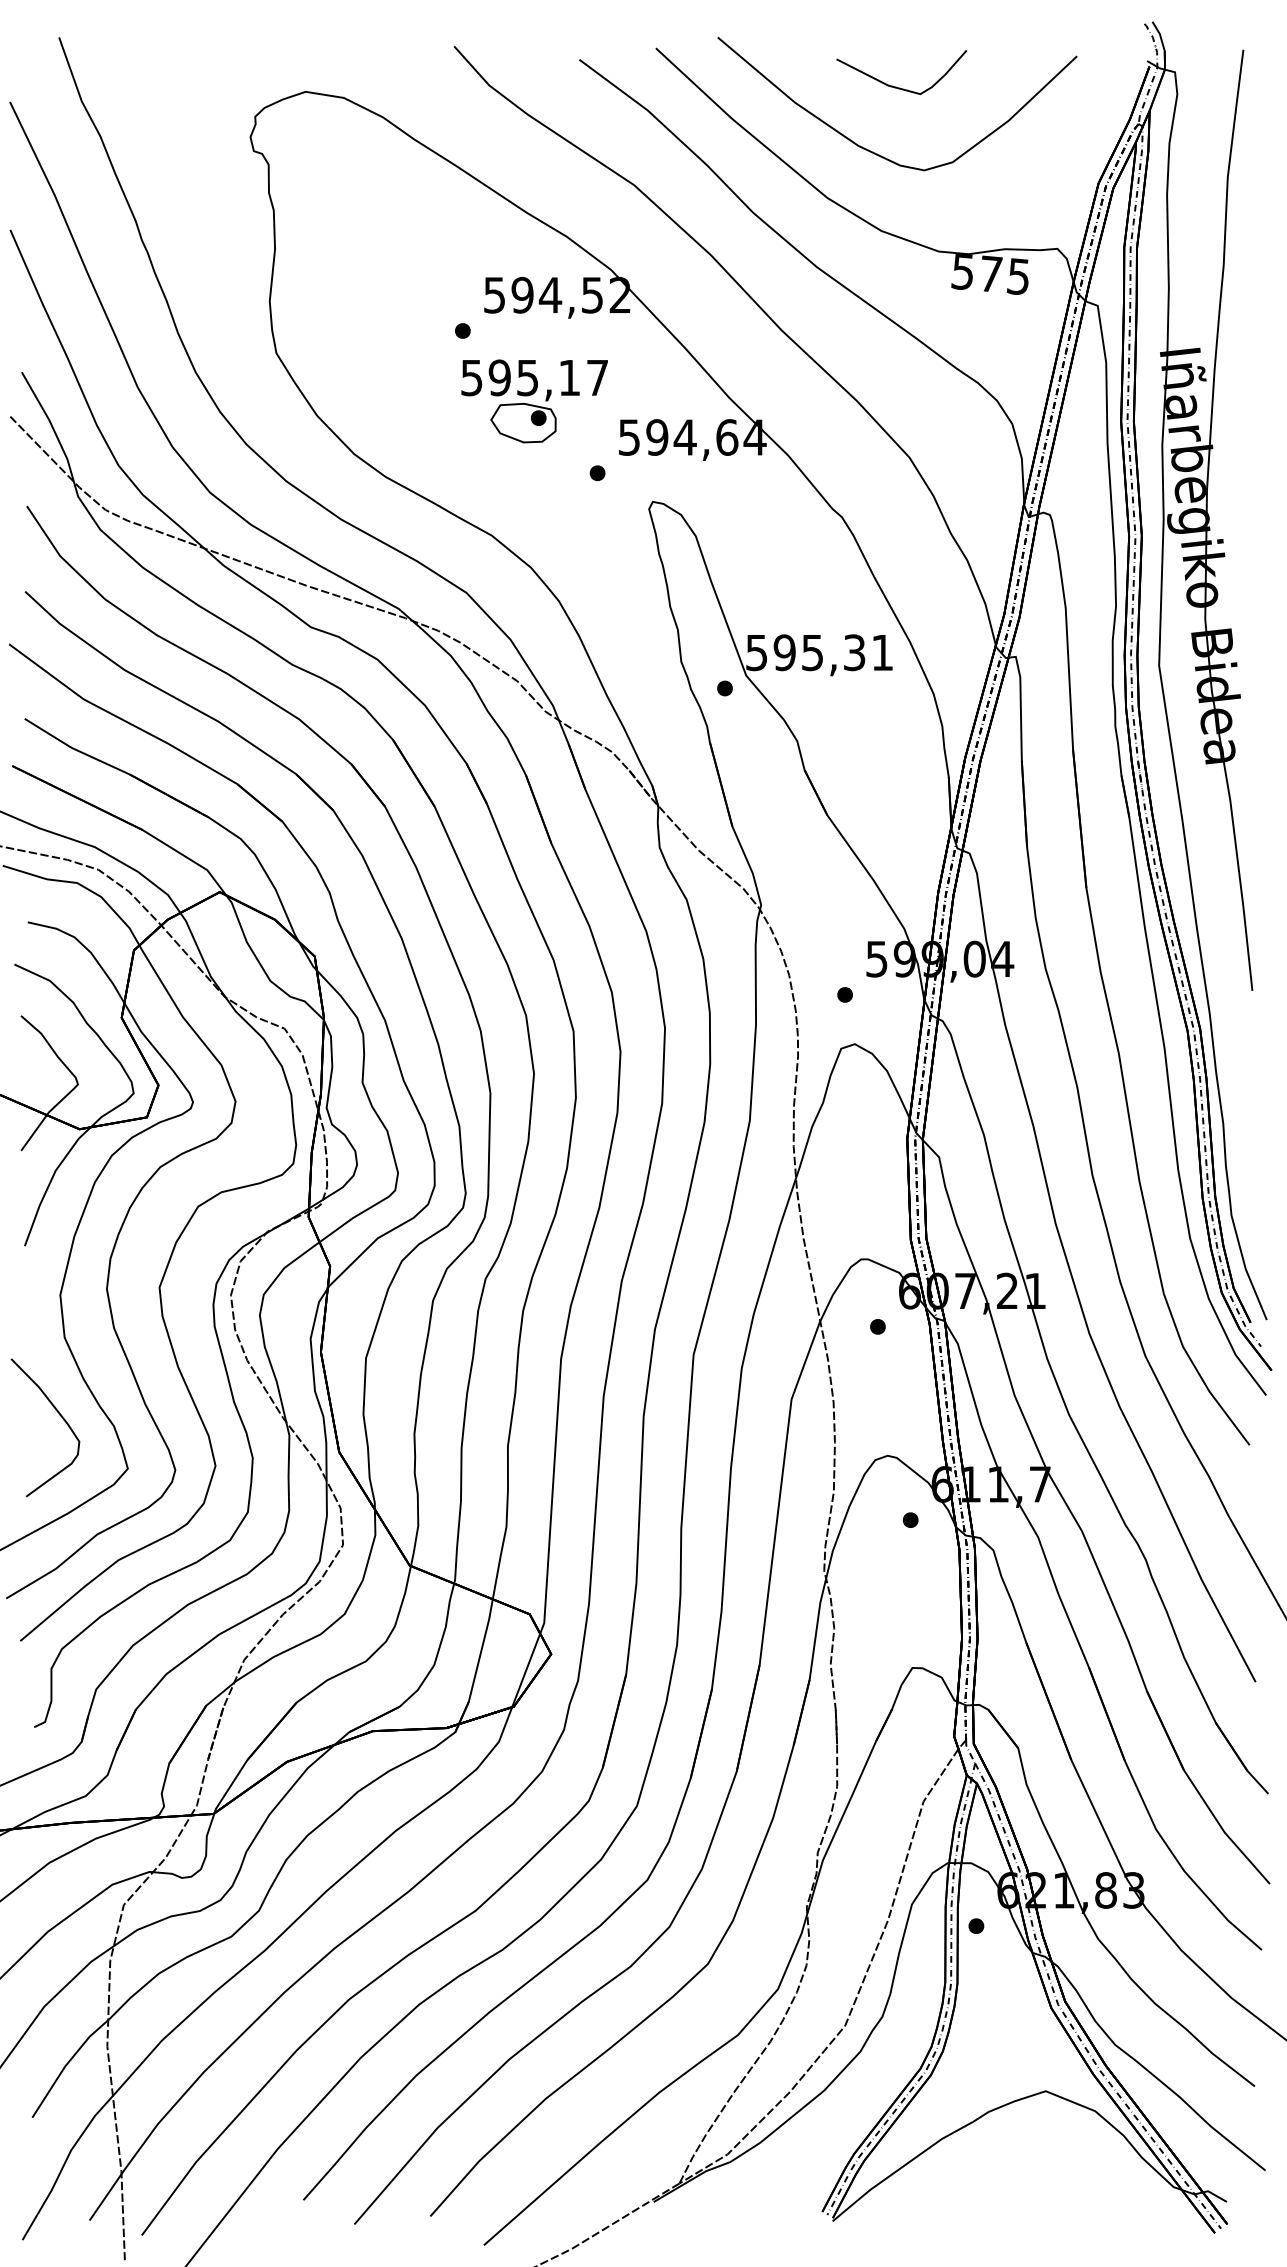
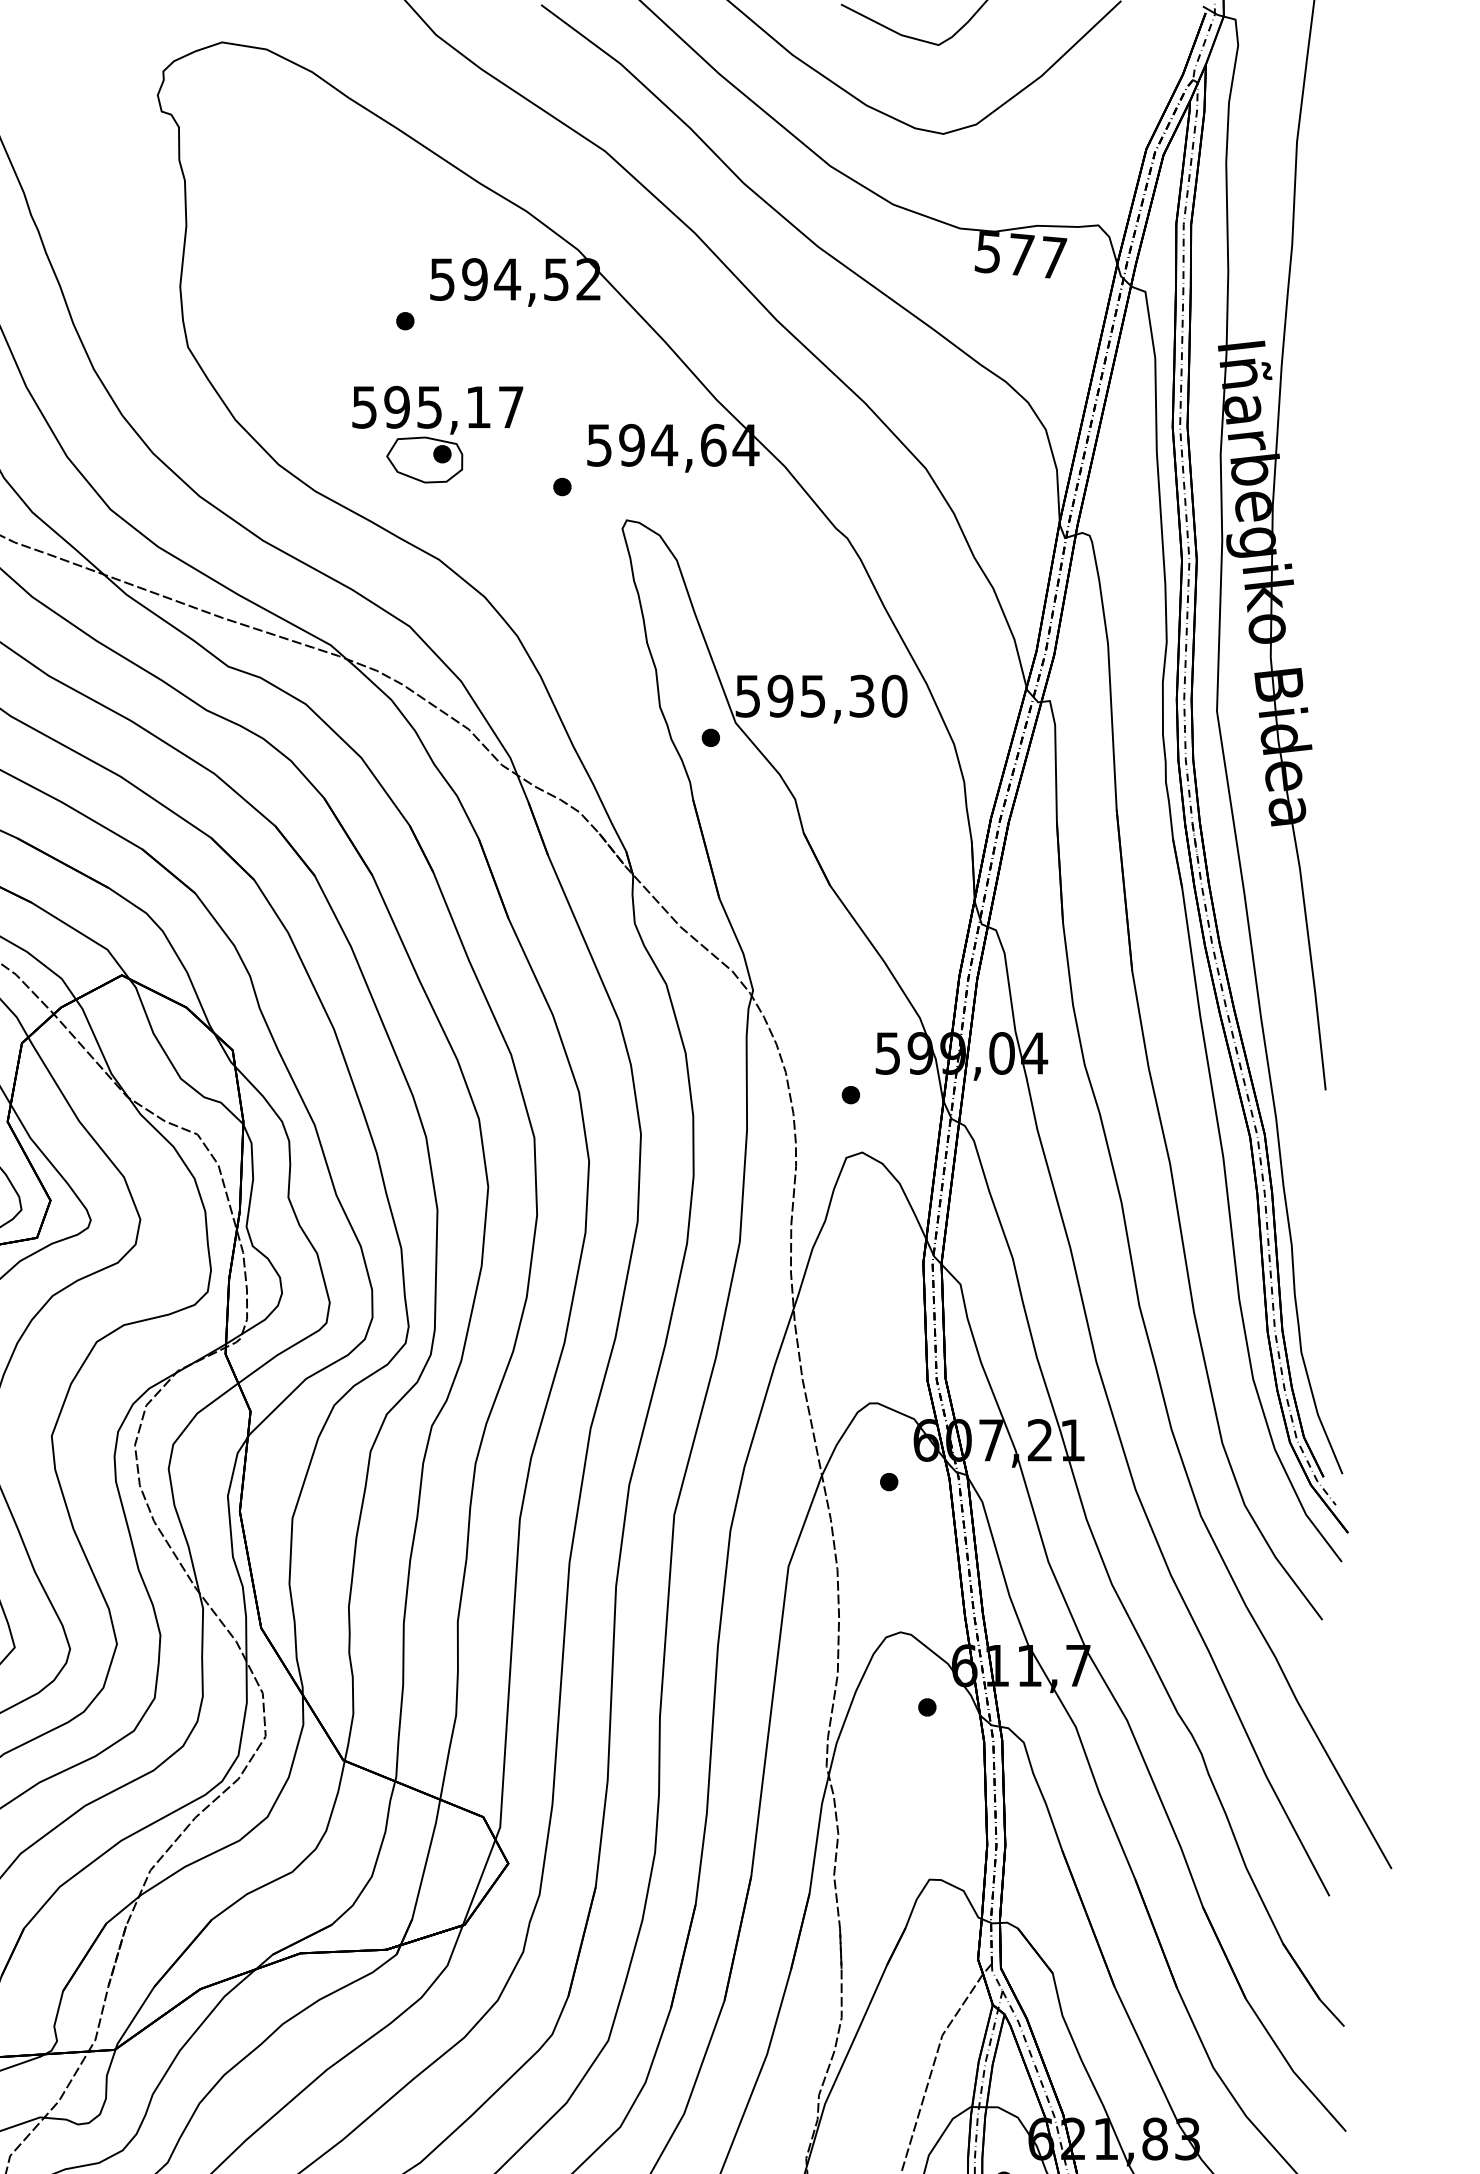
text: (1018, 276) -> (1053, 257), 575 -> 577
part: (534, 401) -> (437, 434), moved
text: (882, 652) -> (894, 695), 595,31 -> 595,30

